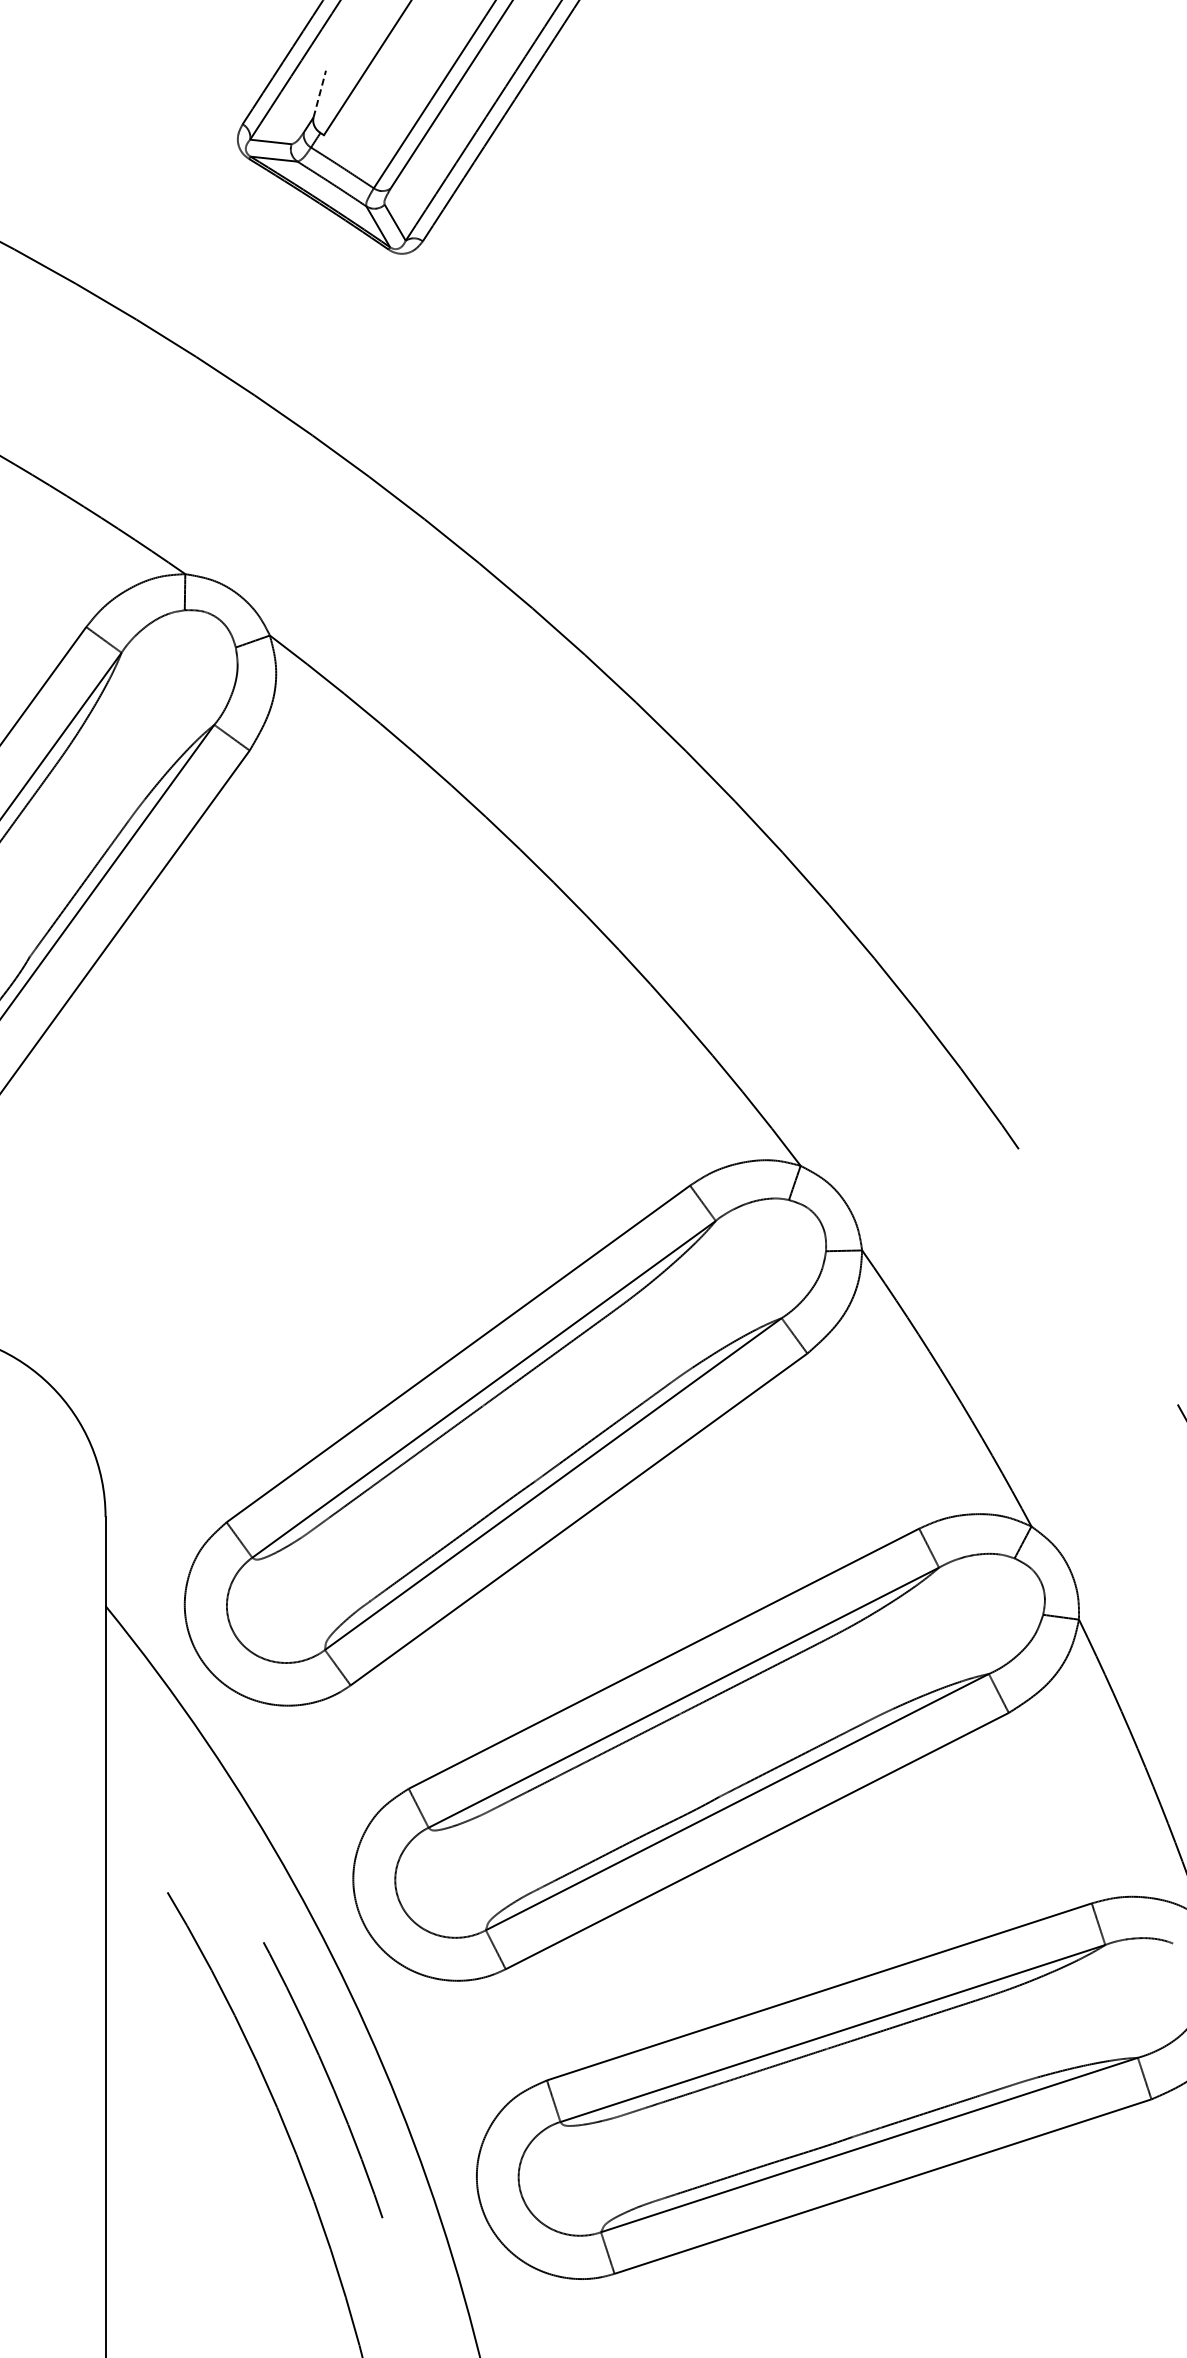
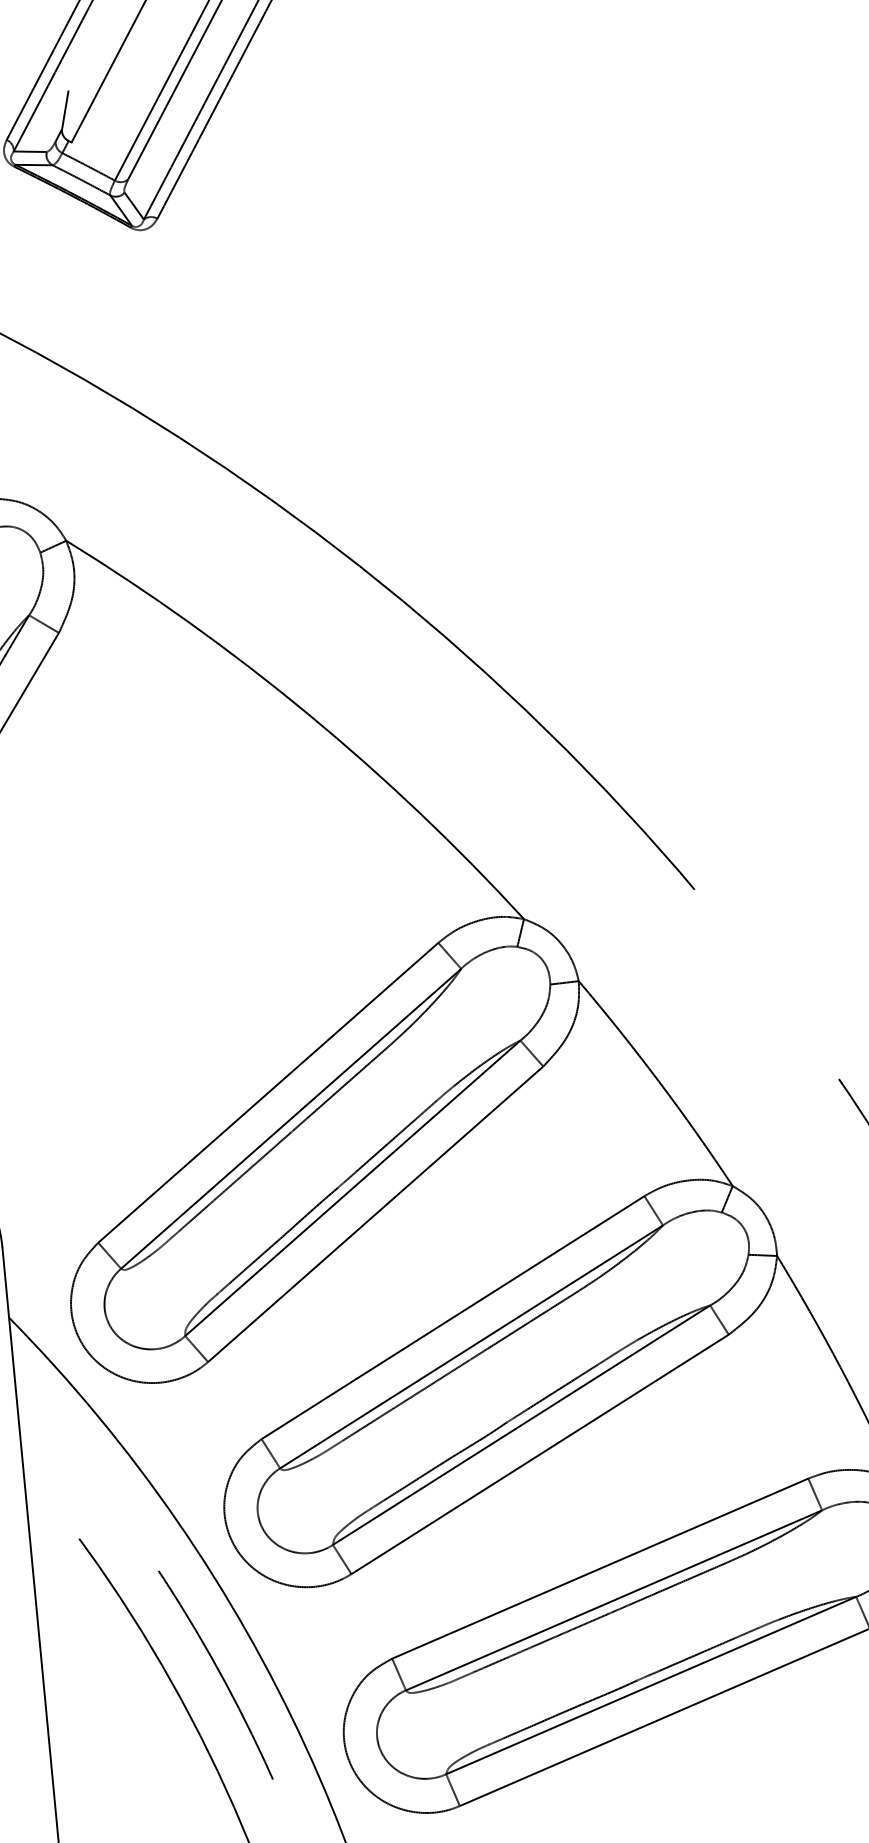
line: (319, 93) -> (64, 109), dashed -> solid

